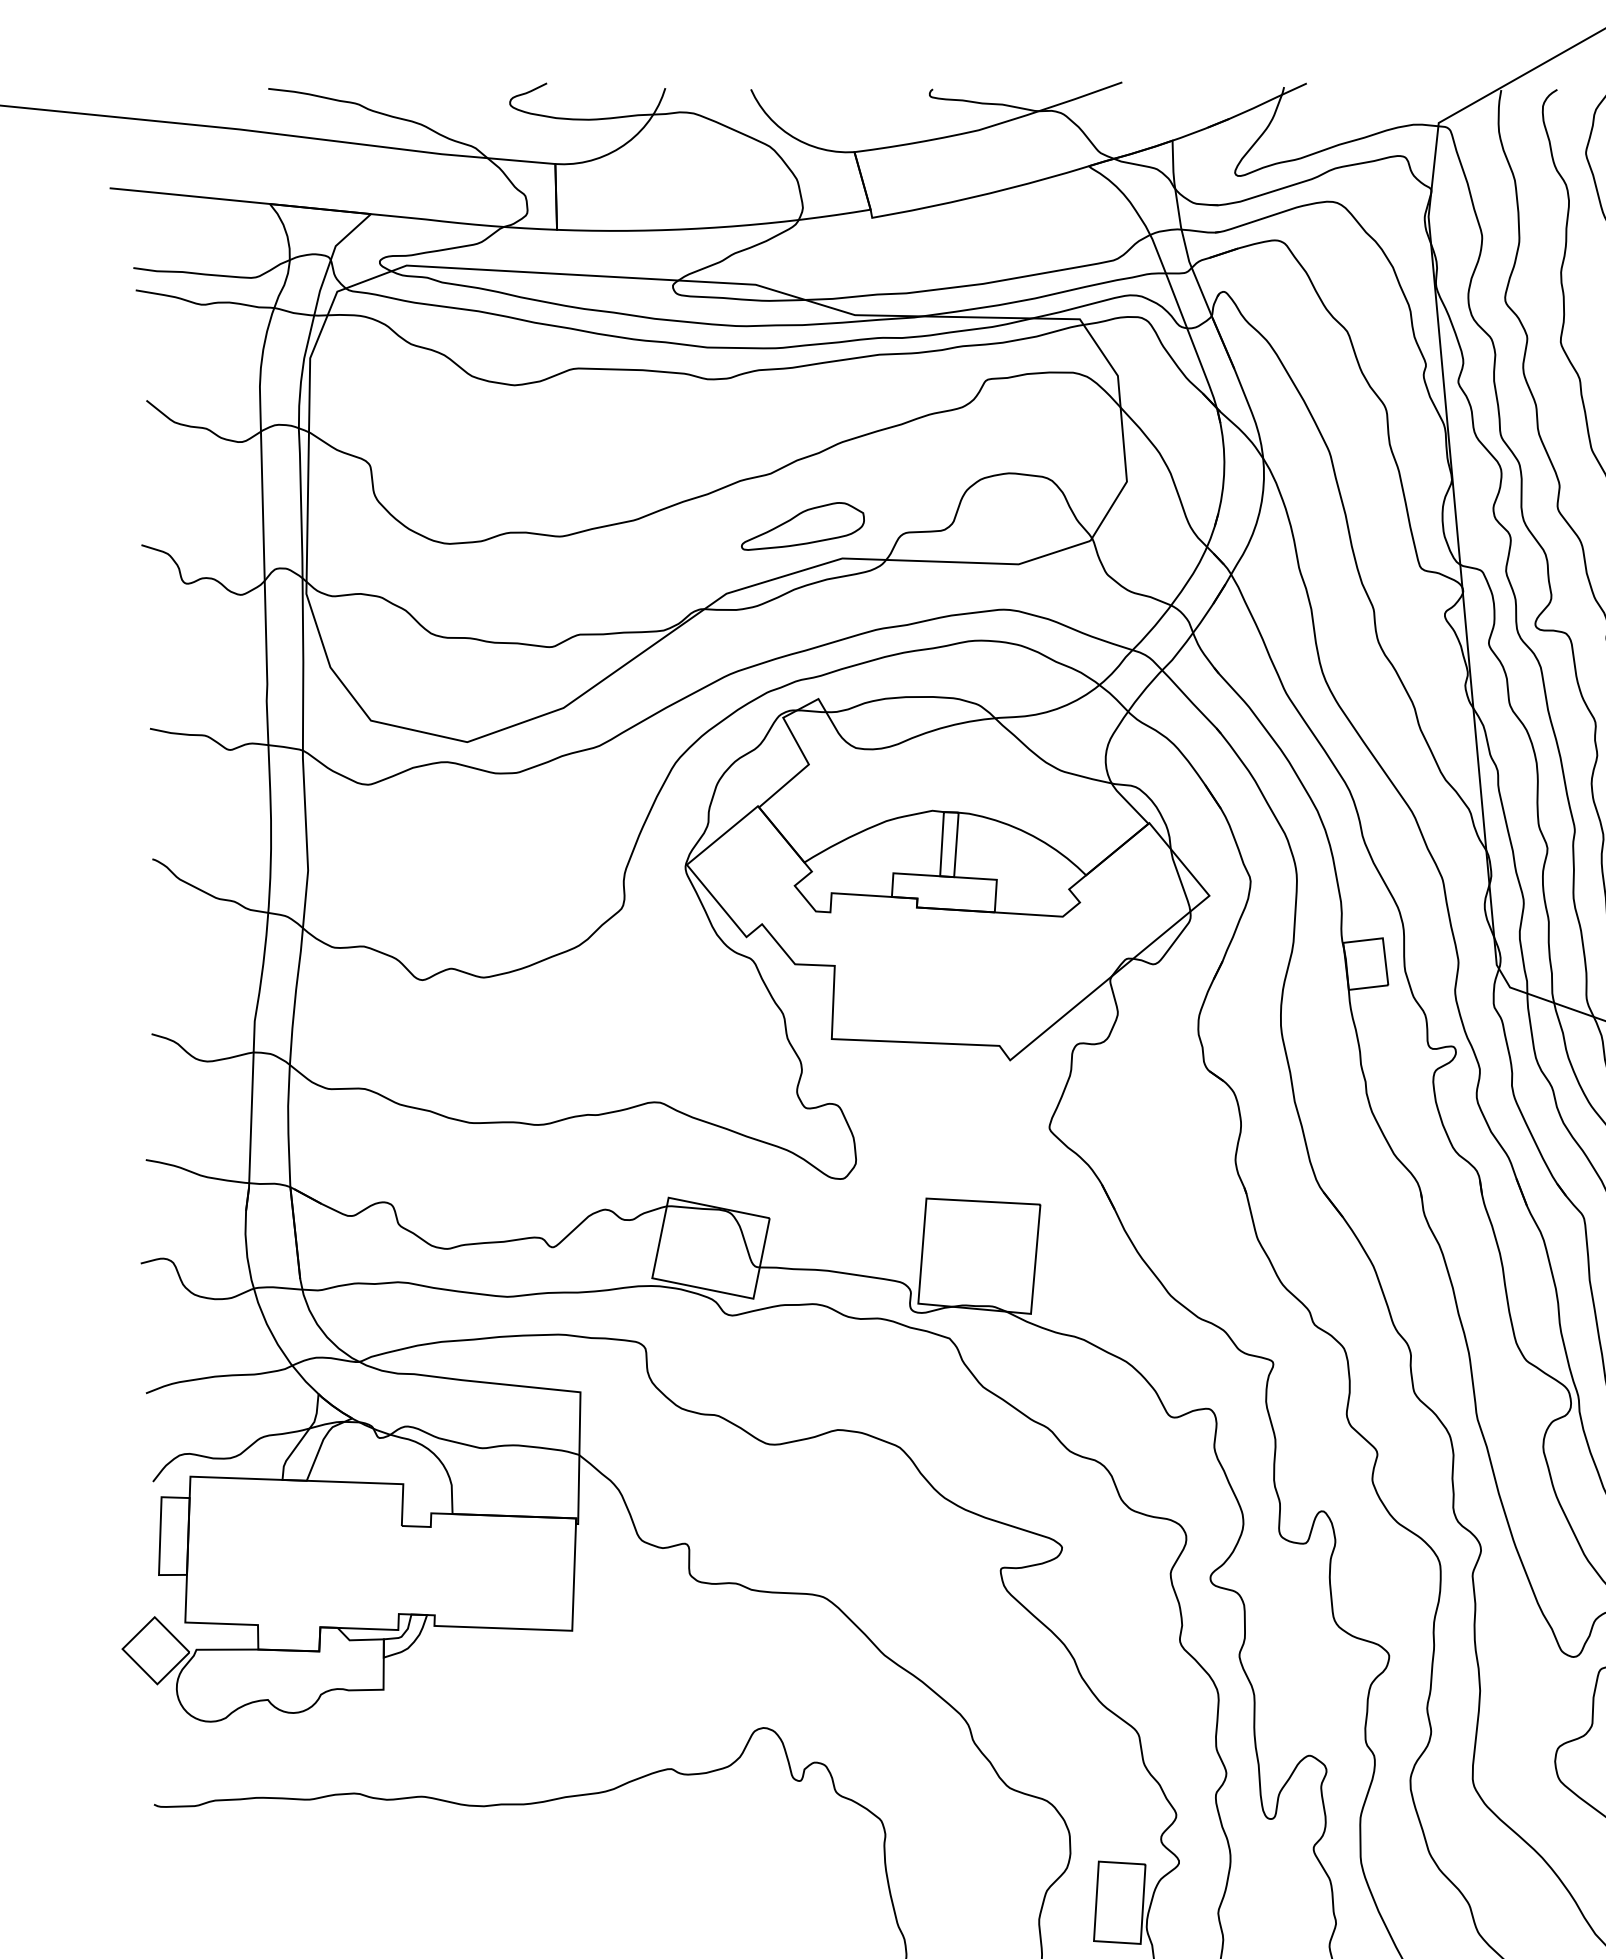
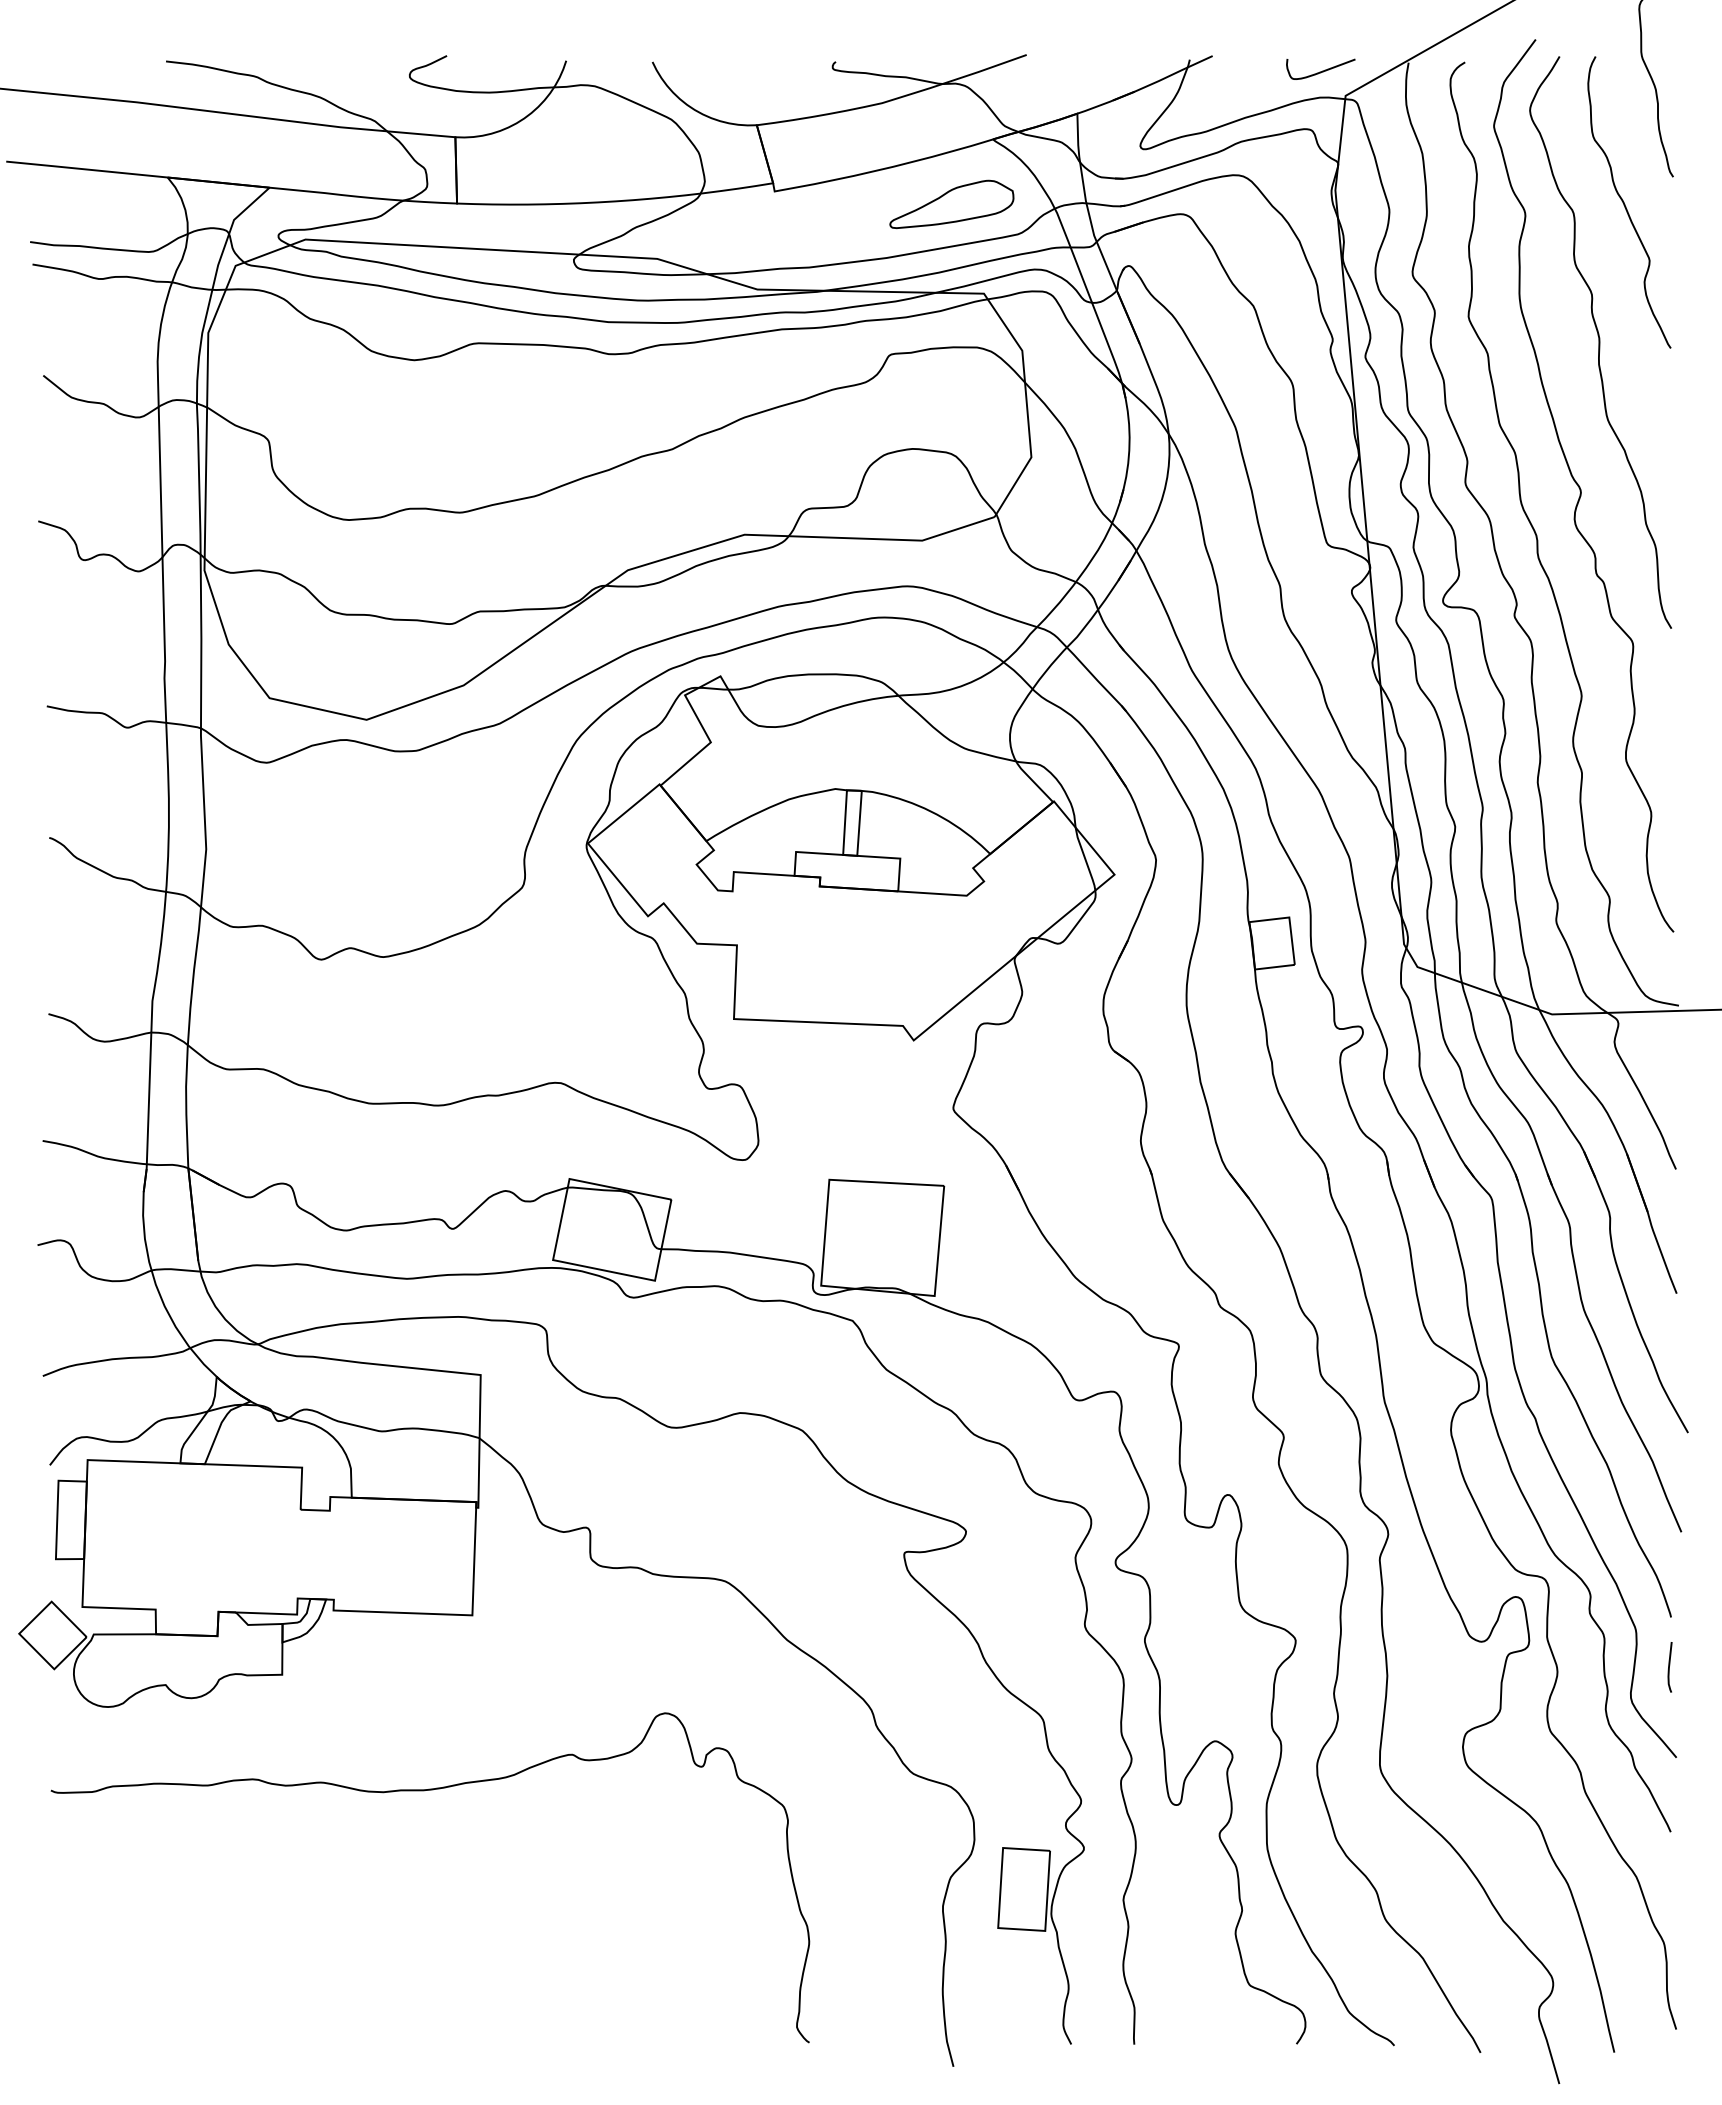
curve: (1415, 97) -> (1322, 70), added
part: (802, 526) -> (951, 204), moved

